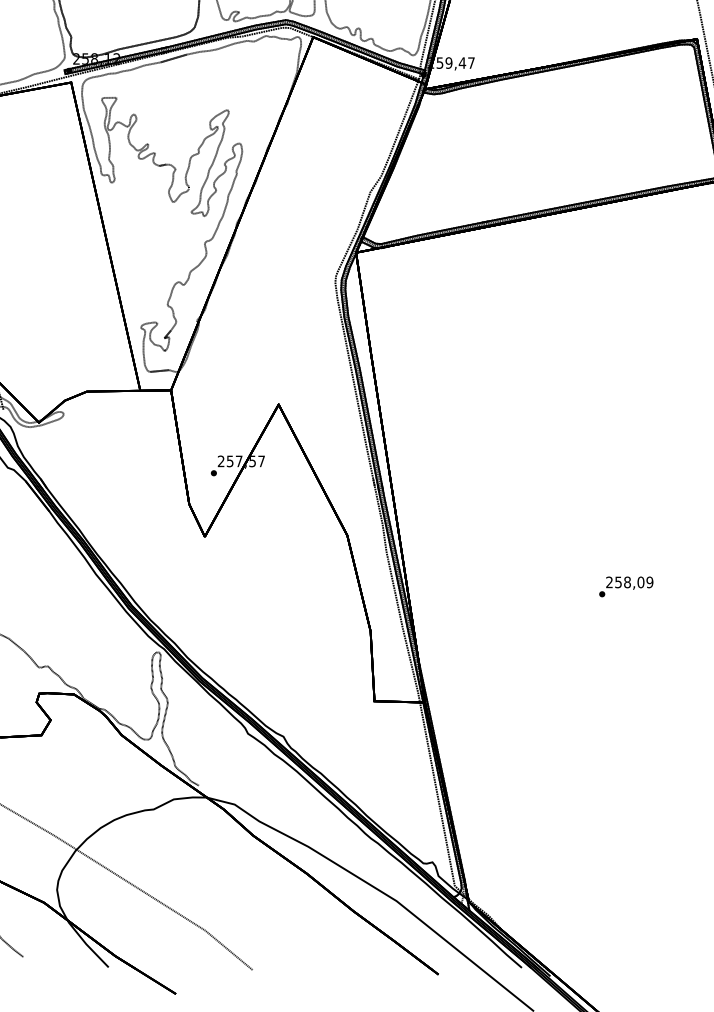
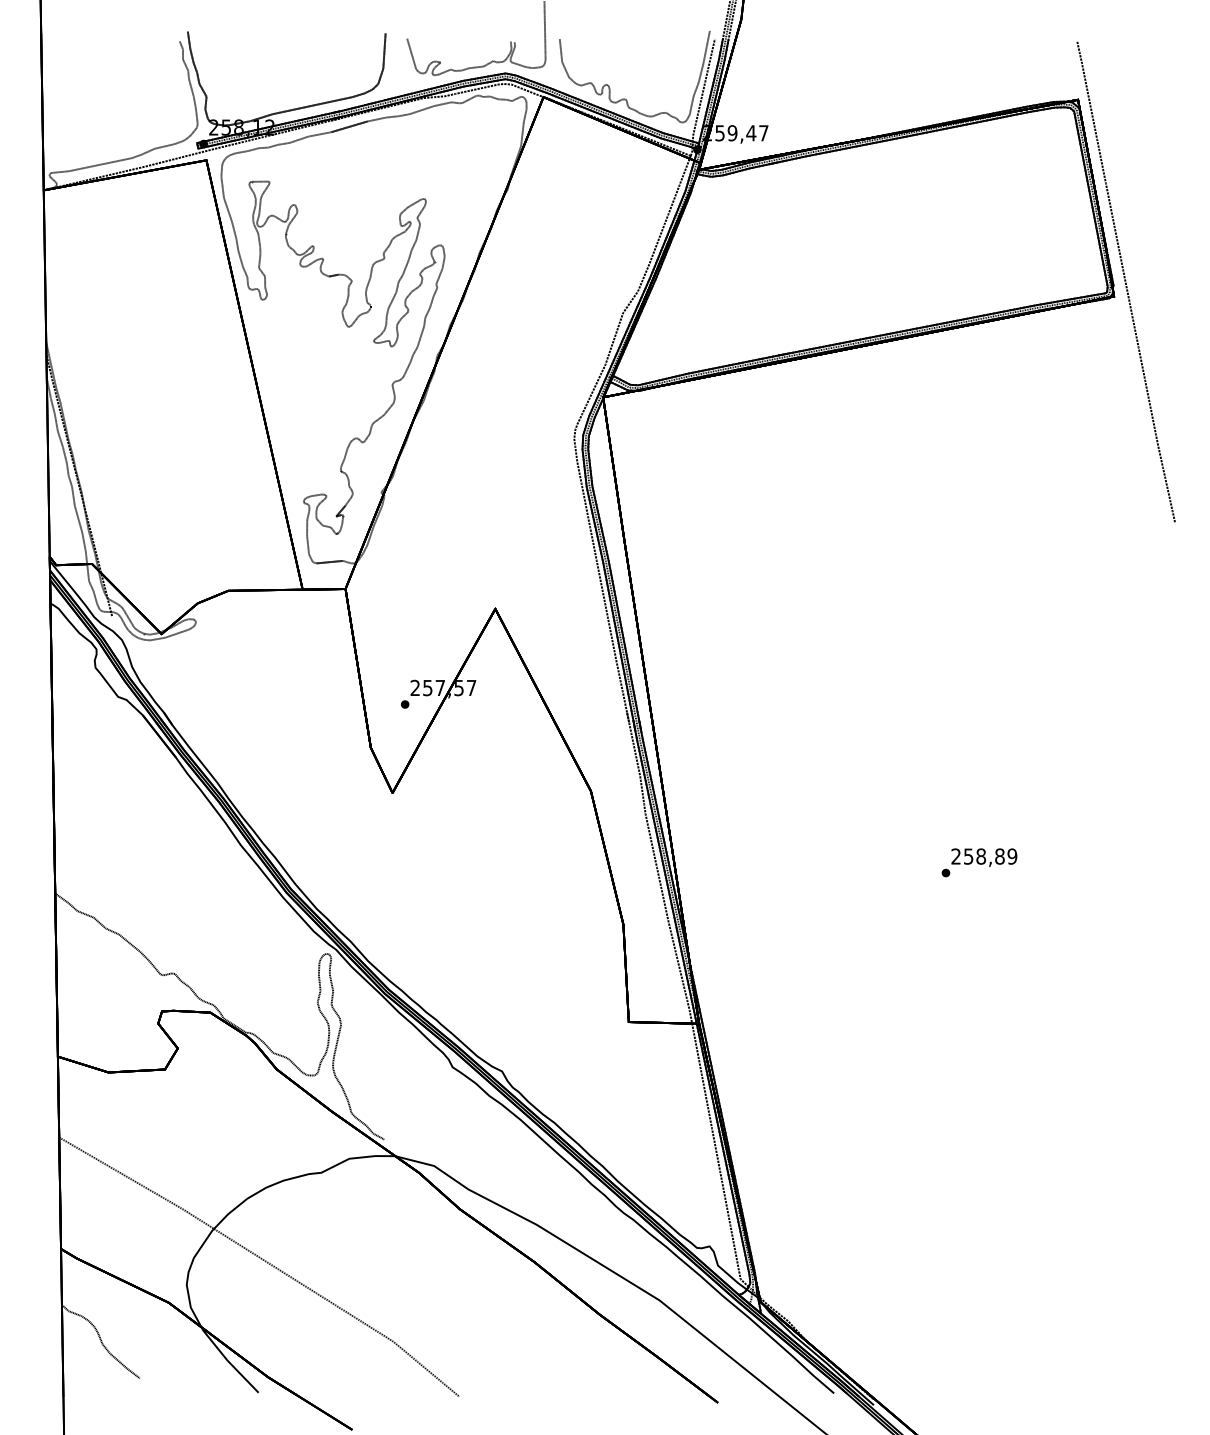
text: (640, 582) -> (999, 856), 258,09 -> 258,89

